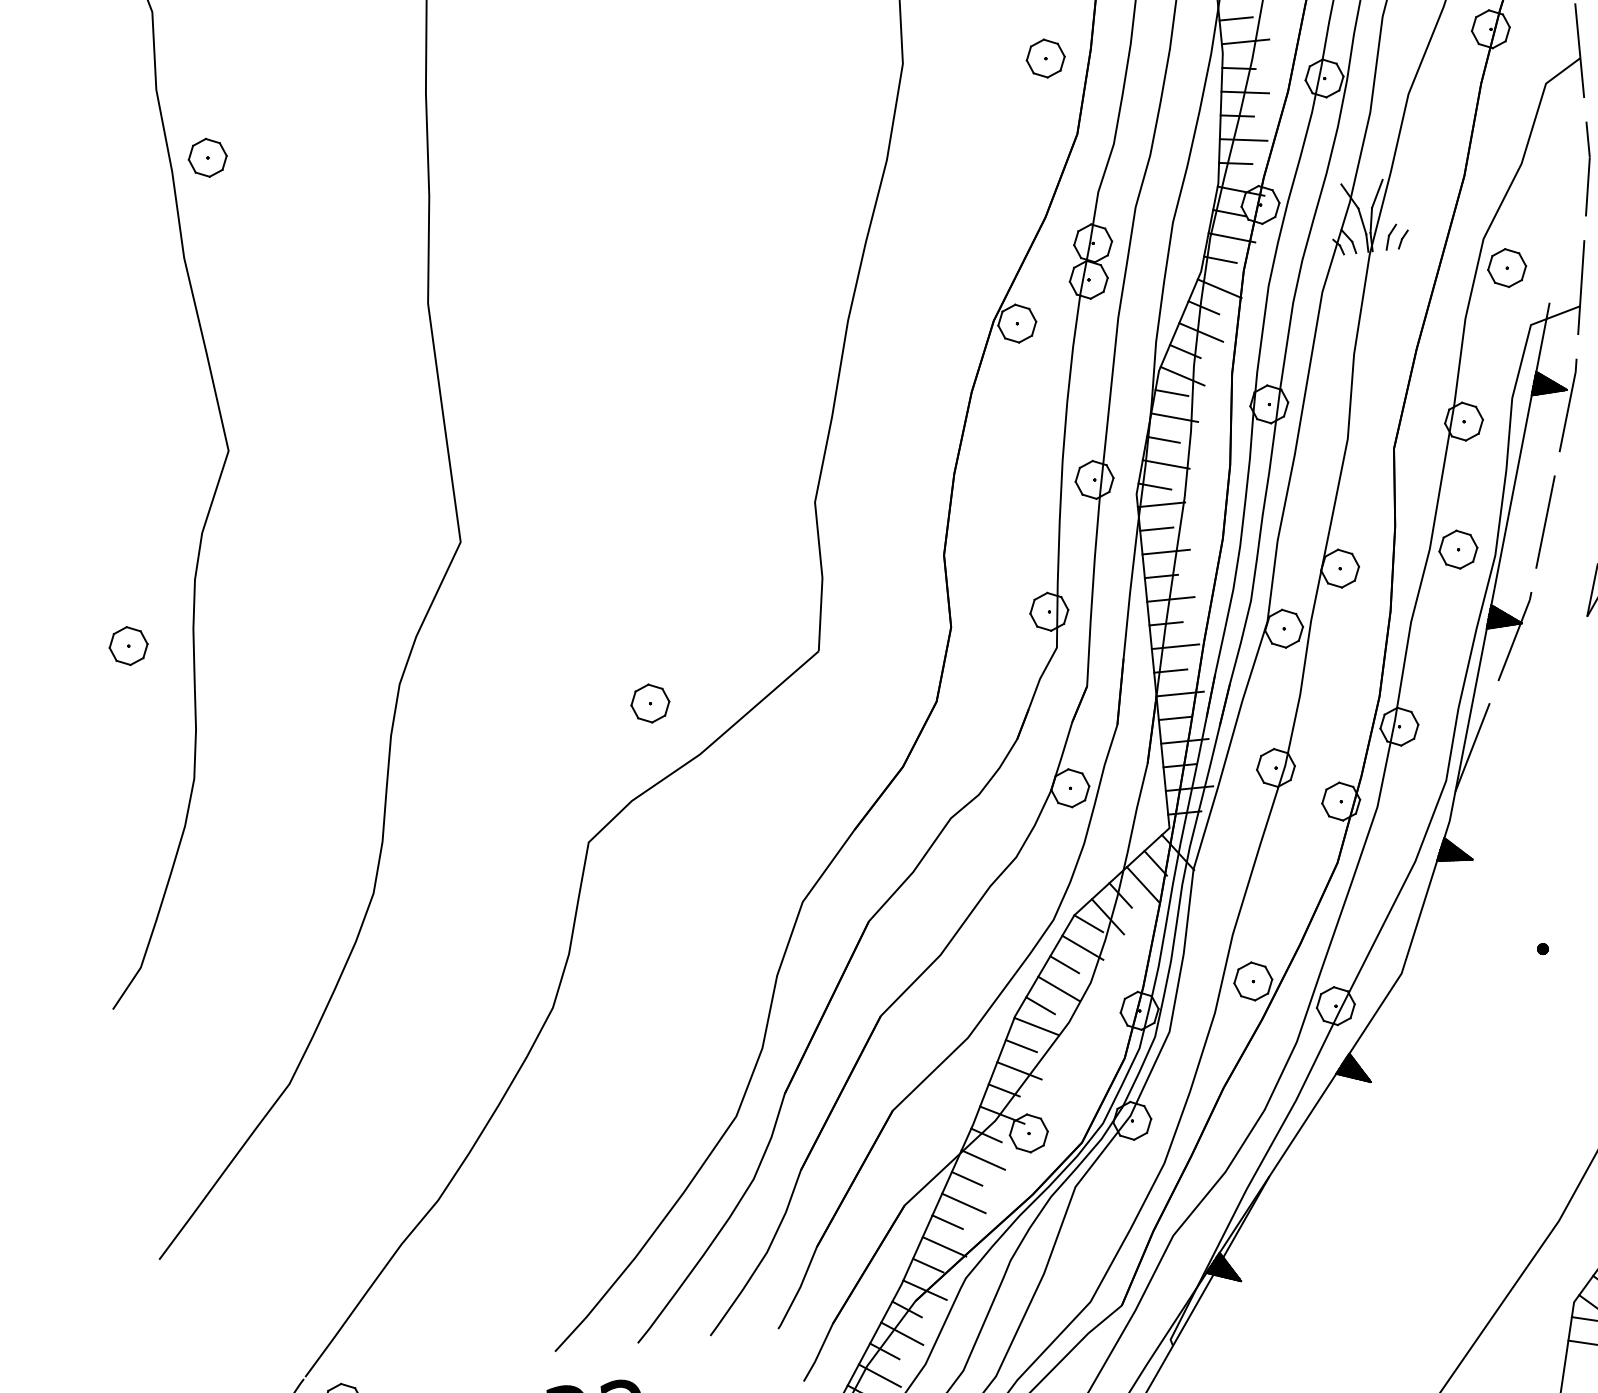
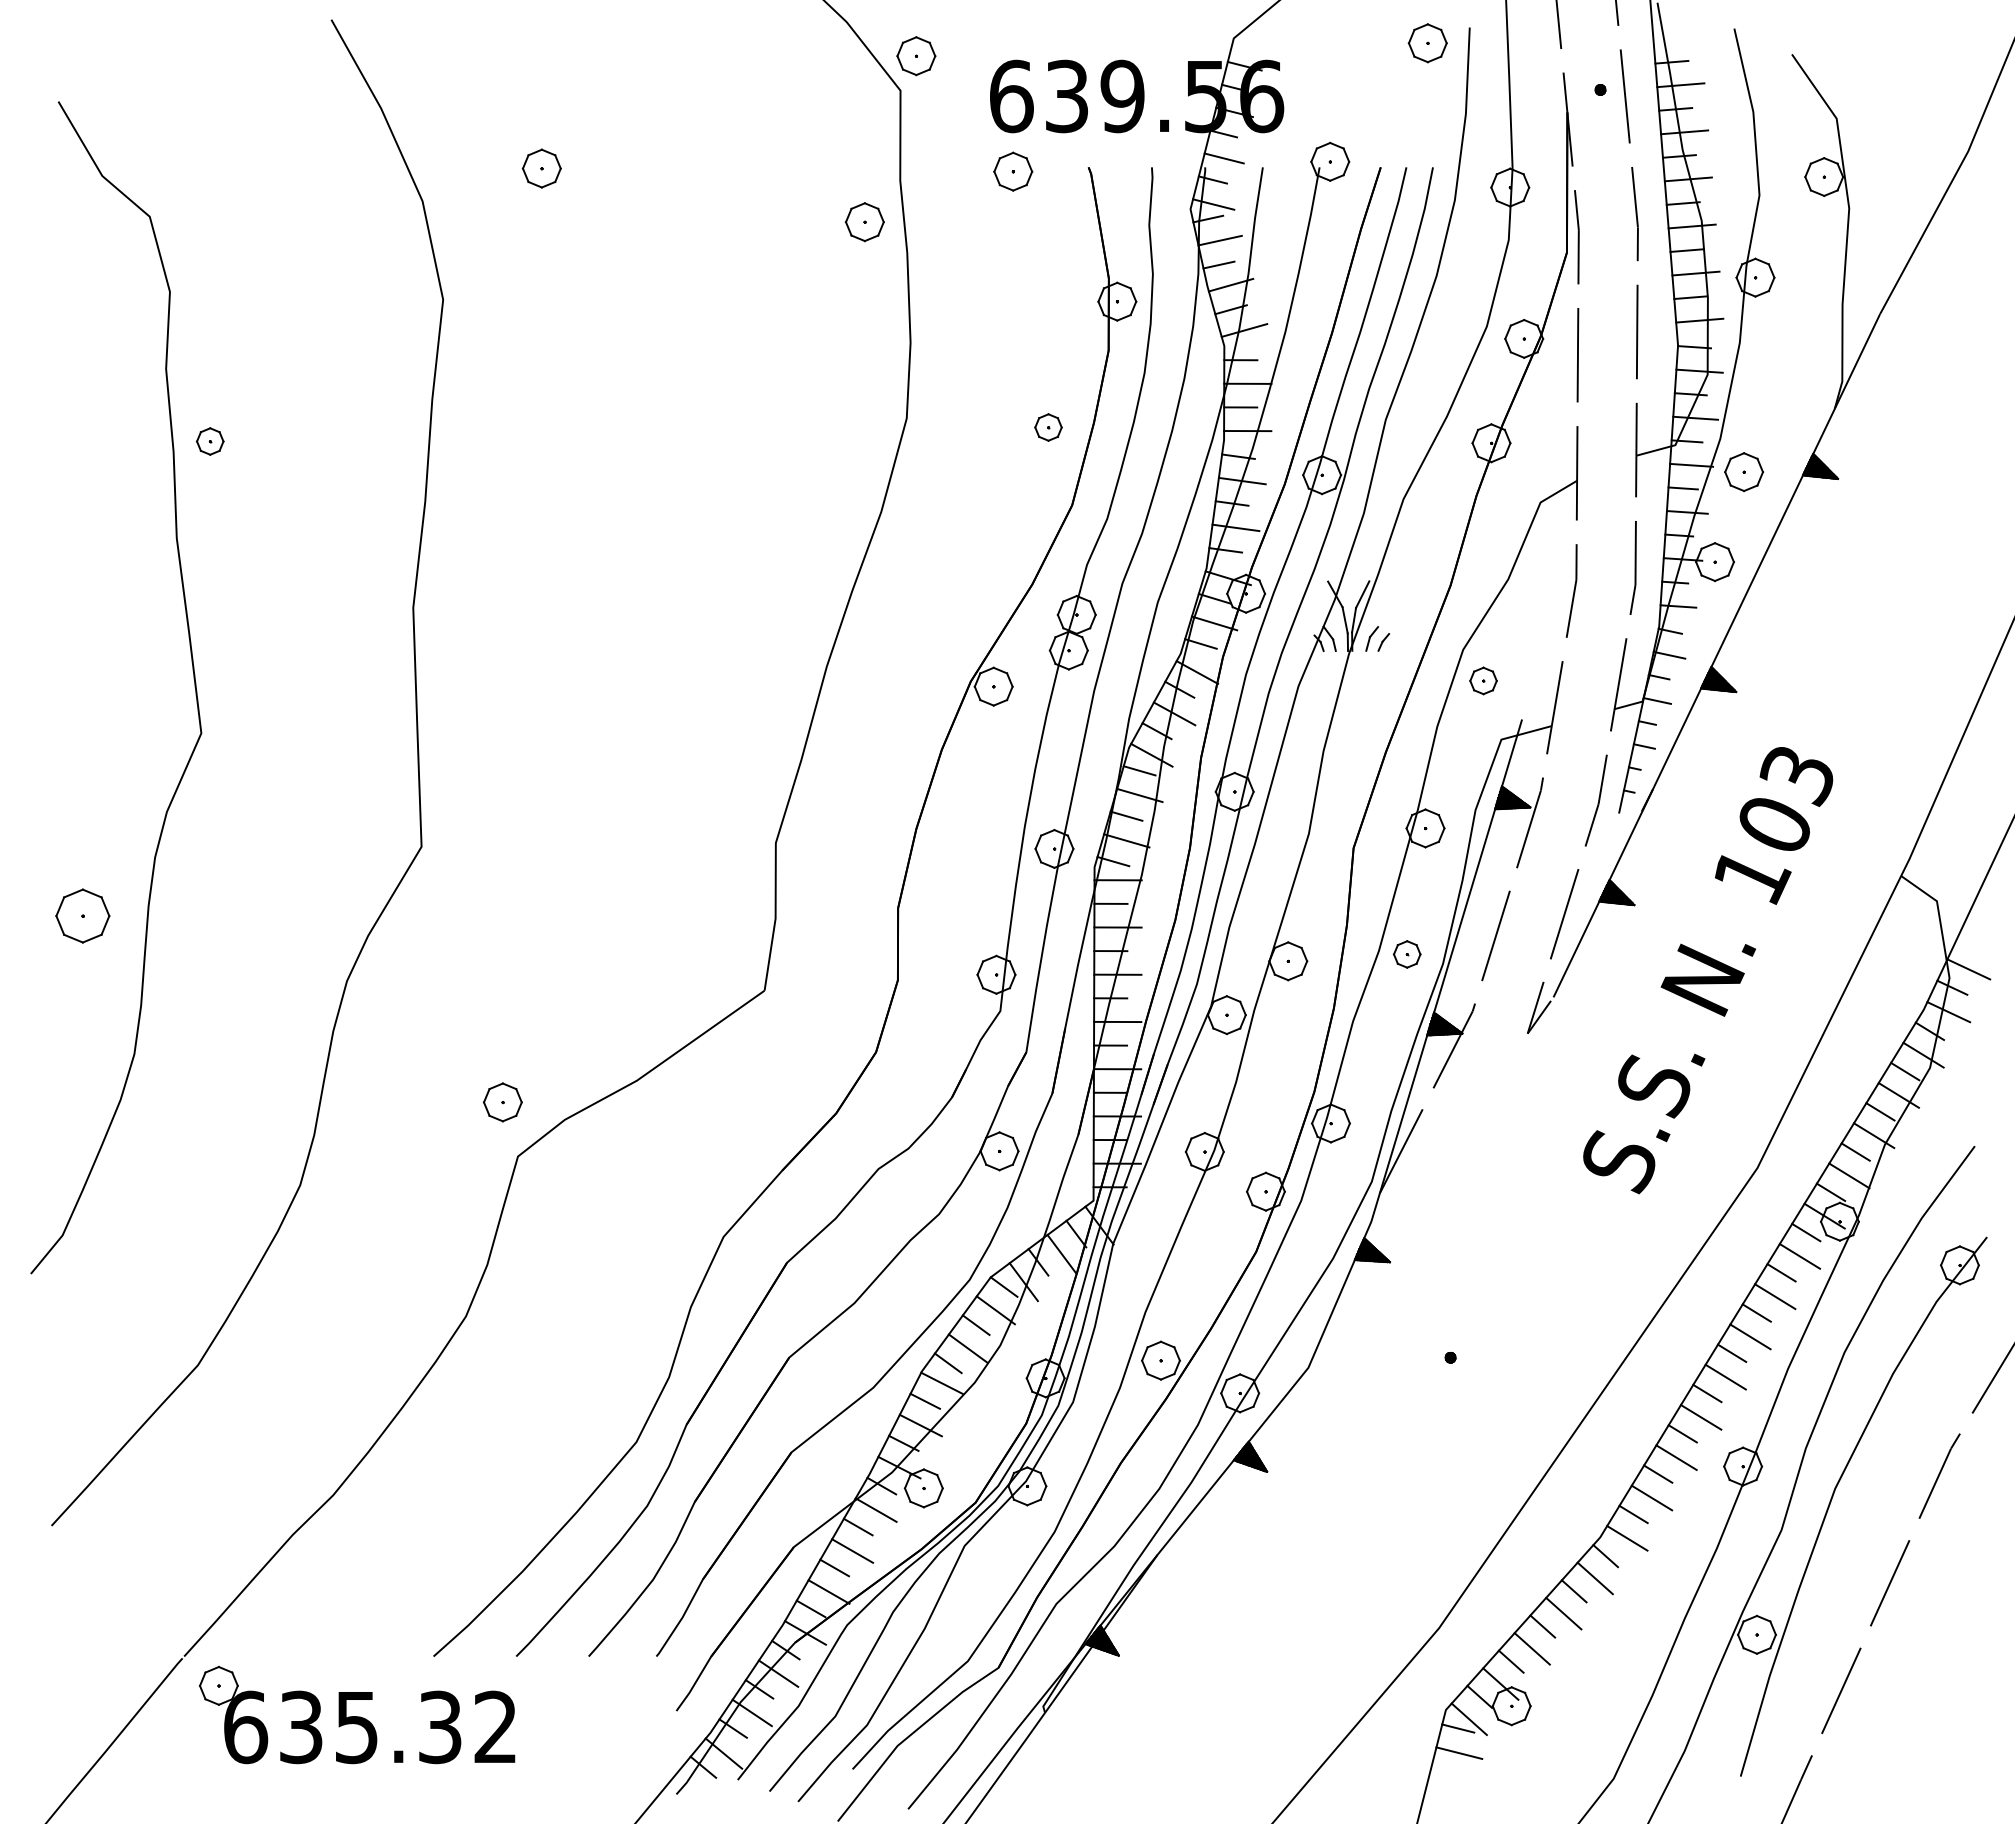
part: (1045, 58) -> (1048, 427), size x0.7
part: (208, 157) -> (210, 441), size x0.7
part: (1507, 267) -> (1483, 680), size x0.7
part: (1458, 549) -> (1407, 954), size x0.7
part: (128, 646) -> (82, 916), size x1.4
part: (649, 703) -> (502, 1102), moved

